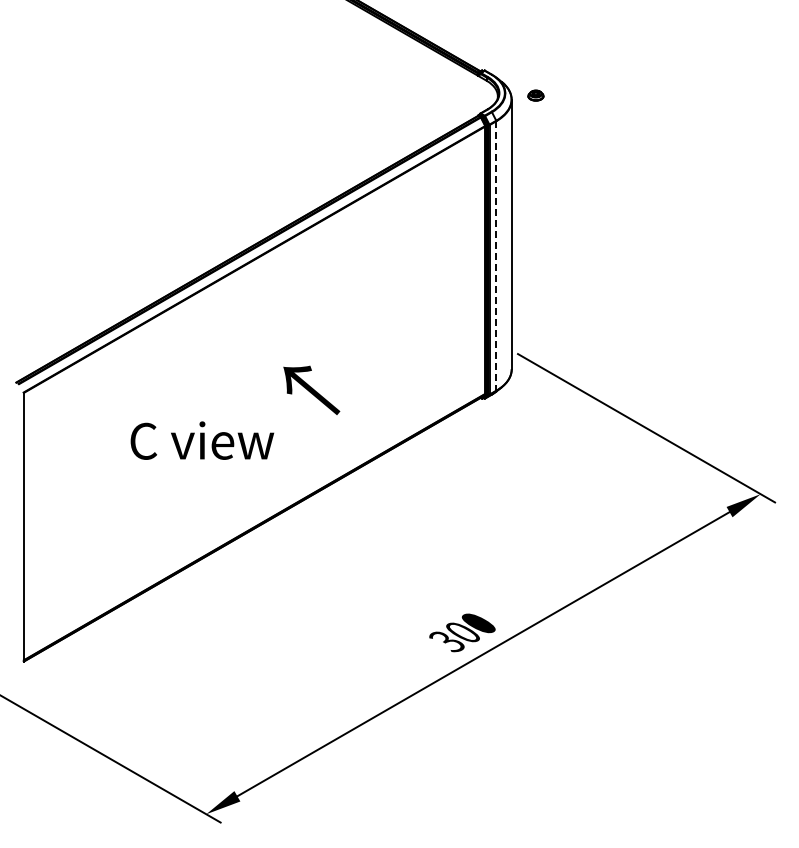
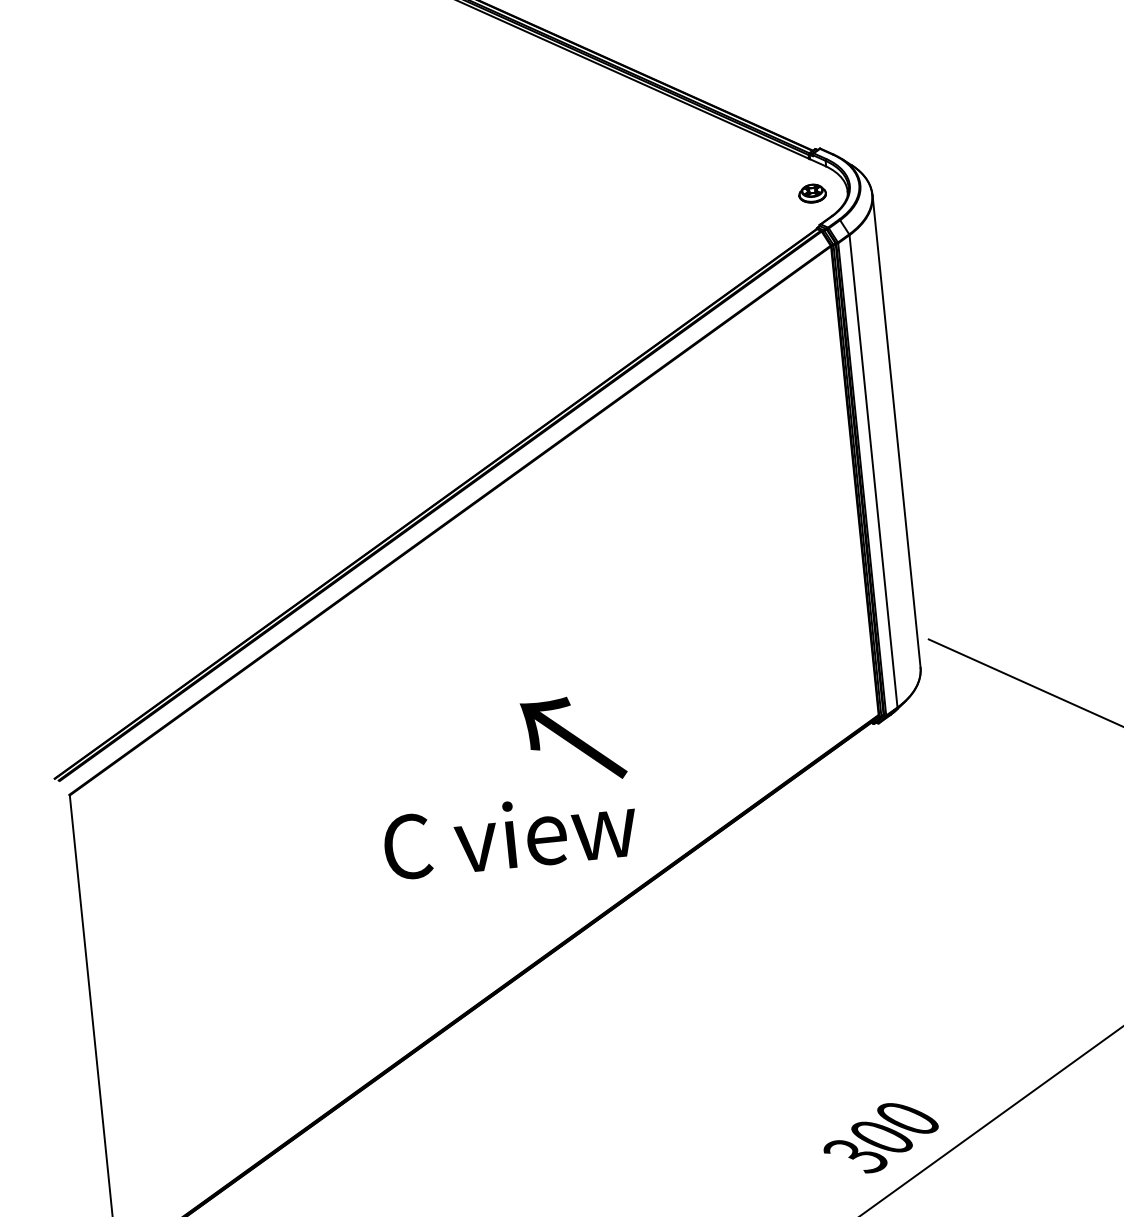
part: (535, 95) -> (811, 193), moved
line: (496, 255) -> (873, 470), dashed -> solid
text: (202, 440) -> (510, 834), moved

